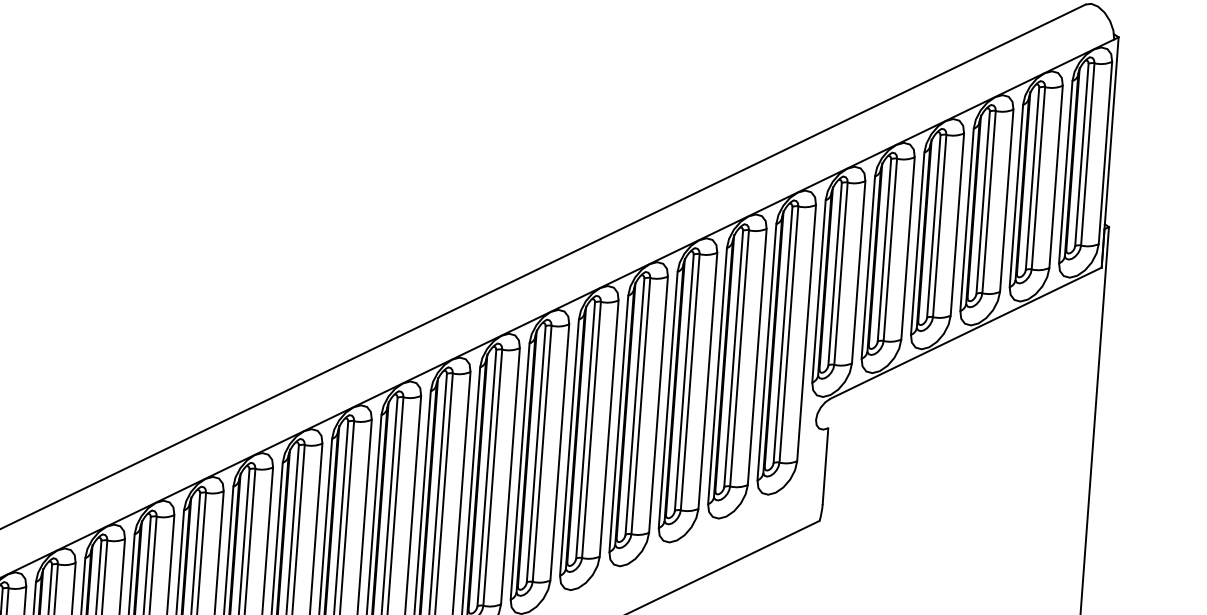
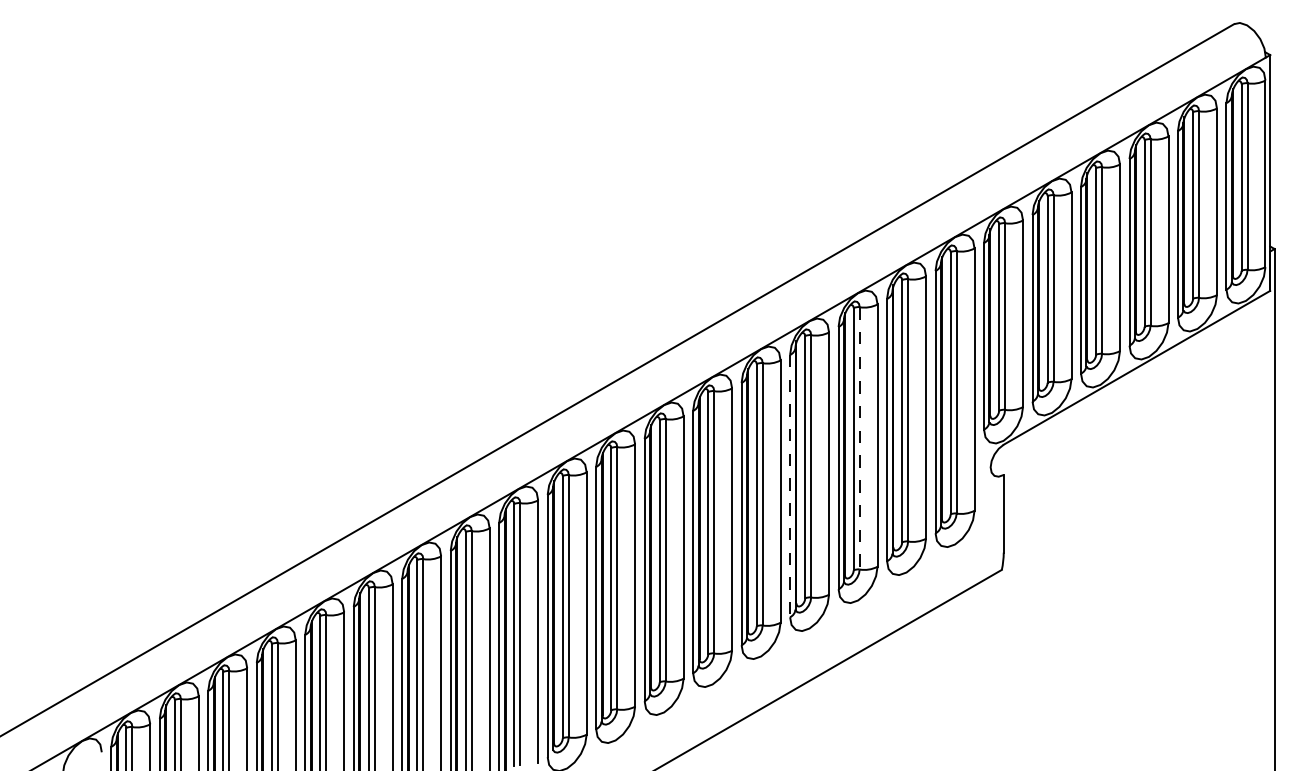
line: (690, 382) -> (859, 438), solid -> dashed
line: (619, 424) -> (790, 486), solid -> dashed

